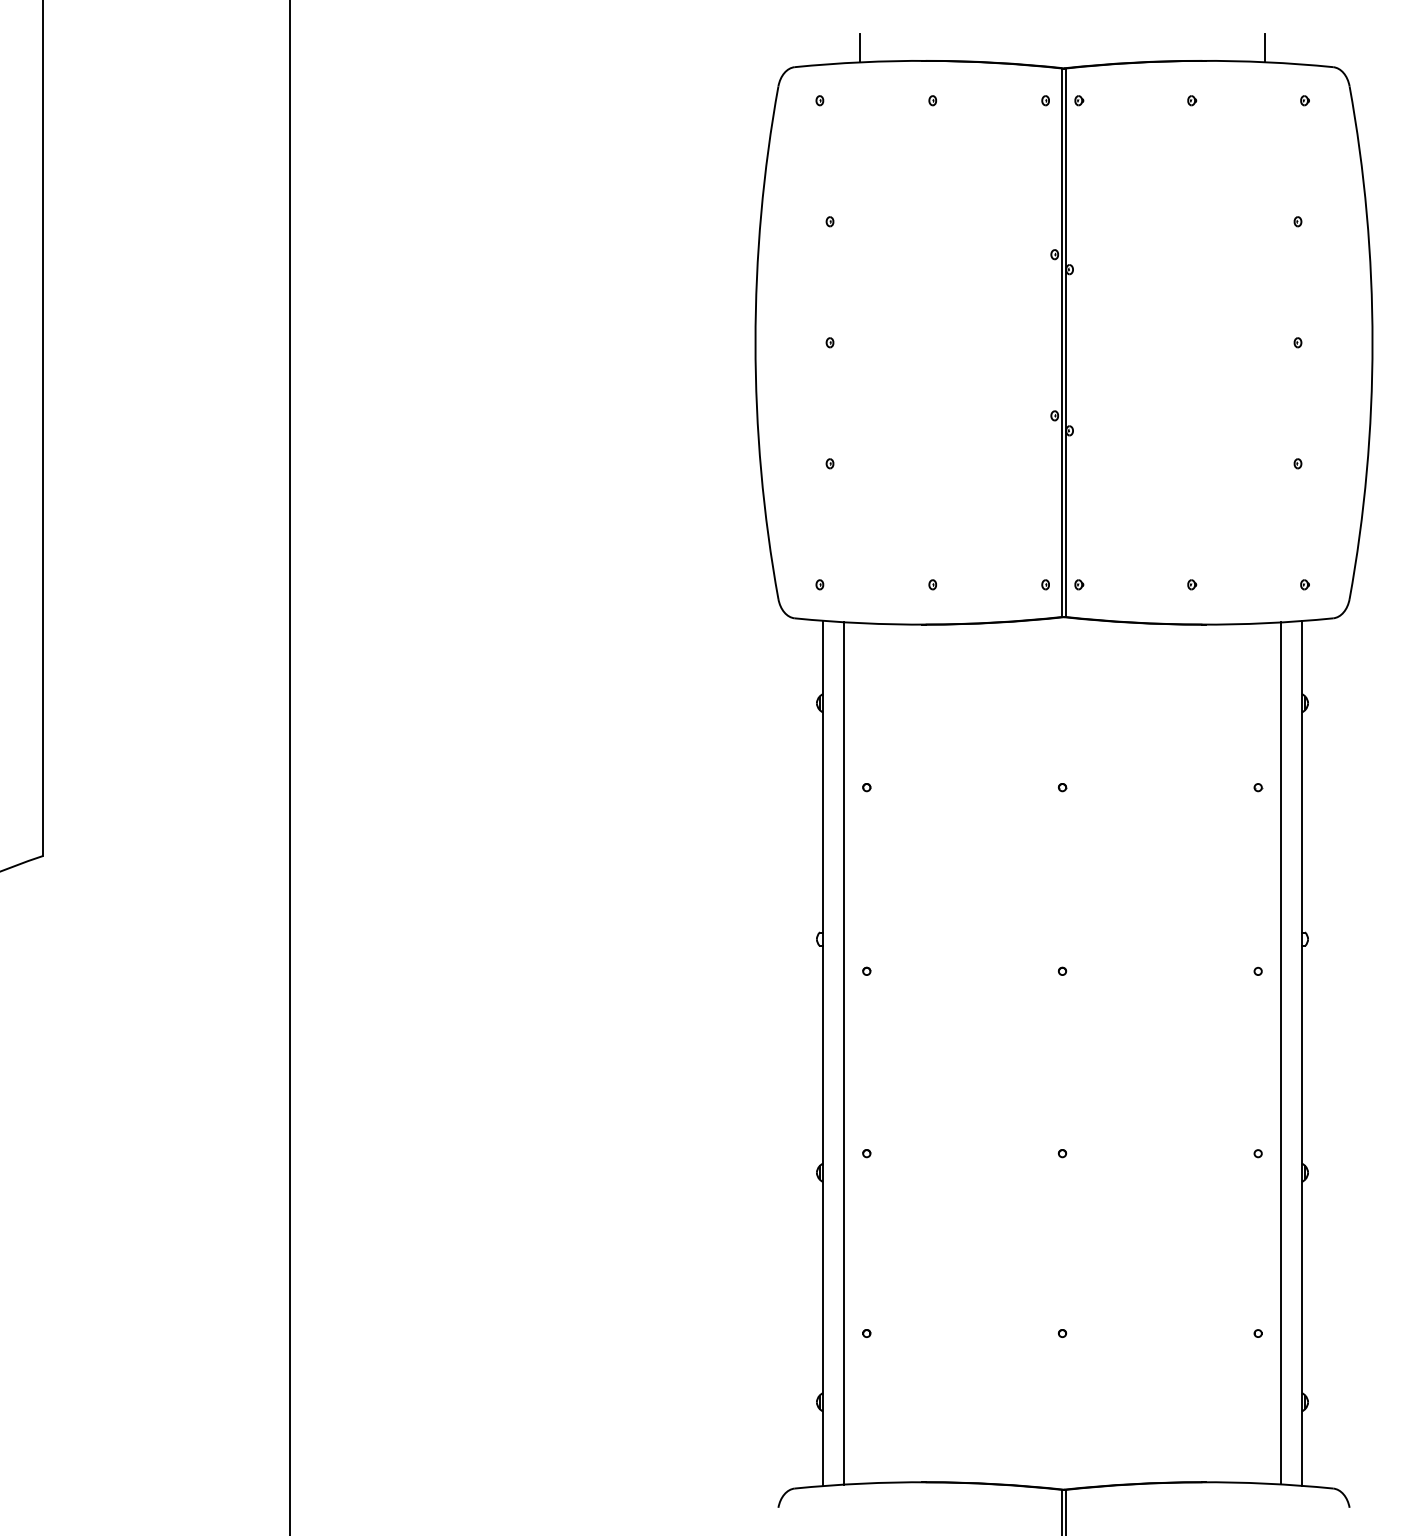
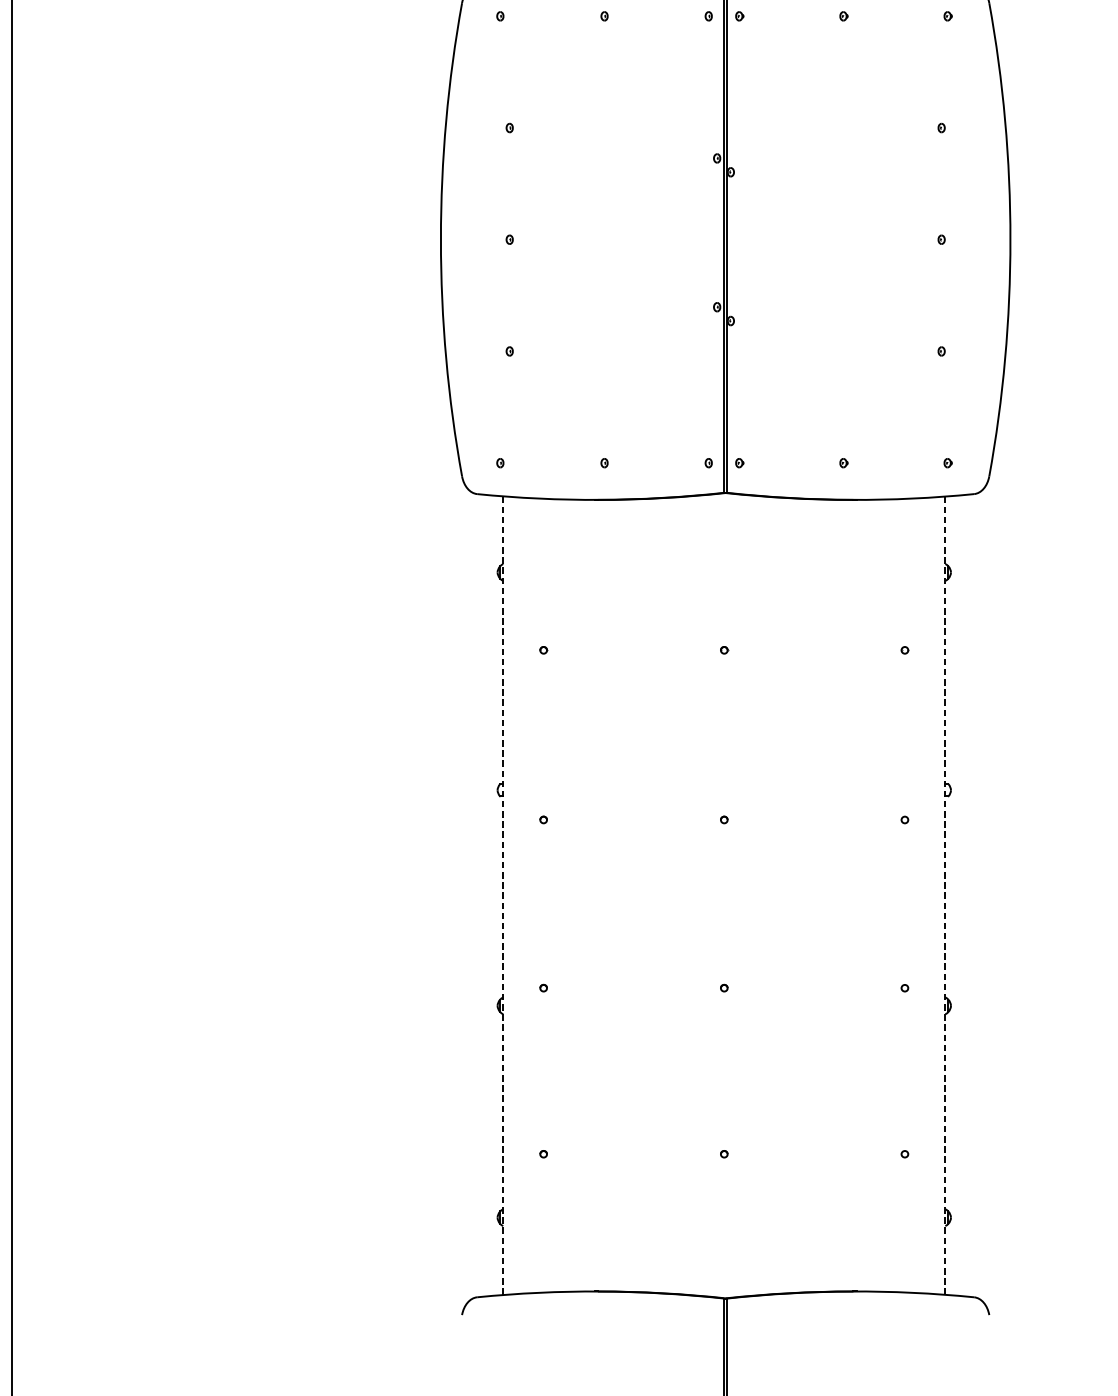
line: (1302, 1052) -> (945, 894), solid -> dashed
line: (822, 1053) -> (502, 895), solid -> dashed
line: (843, 1053) -> (522, 895), removed
line: (1281, 1053) -> (926, 895), removed

